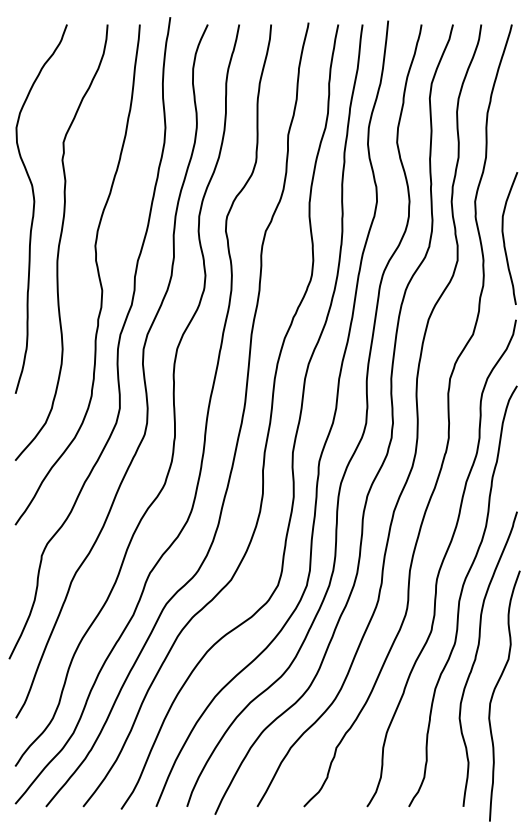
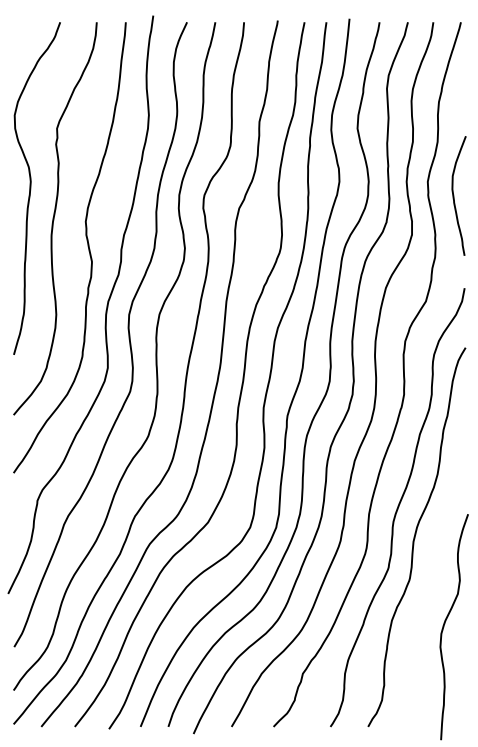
curve: (504, 237) -> (454, 195), moved
curve: (477, 657) -> (429, 592), removed

